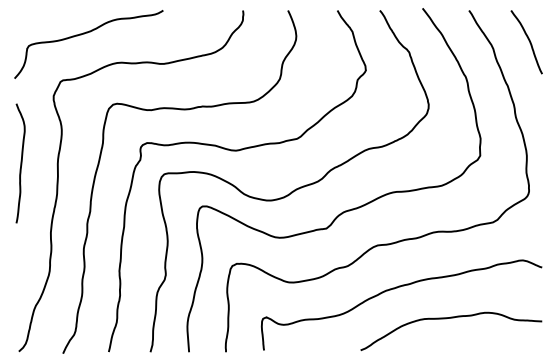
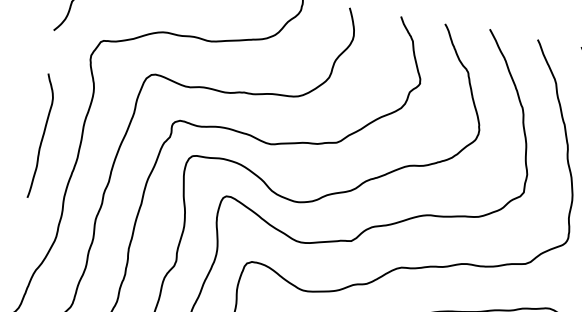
curve: (20, 163) -> (42, 136), moved

